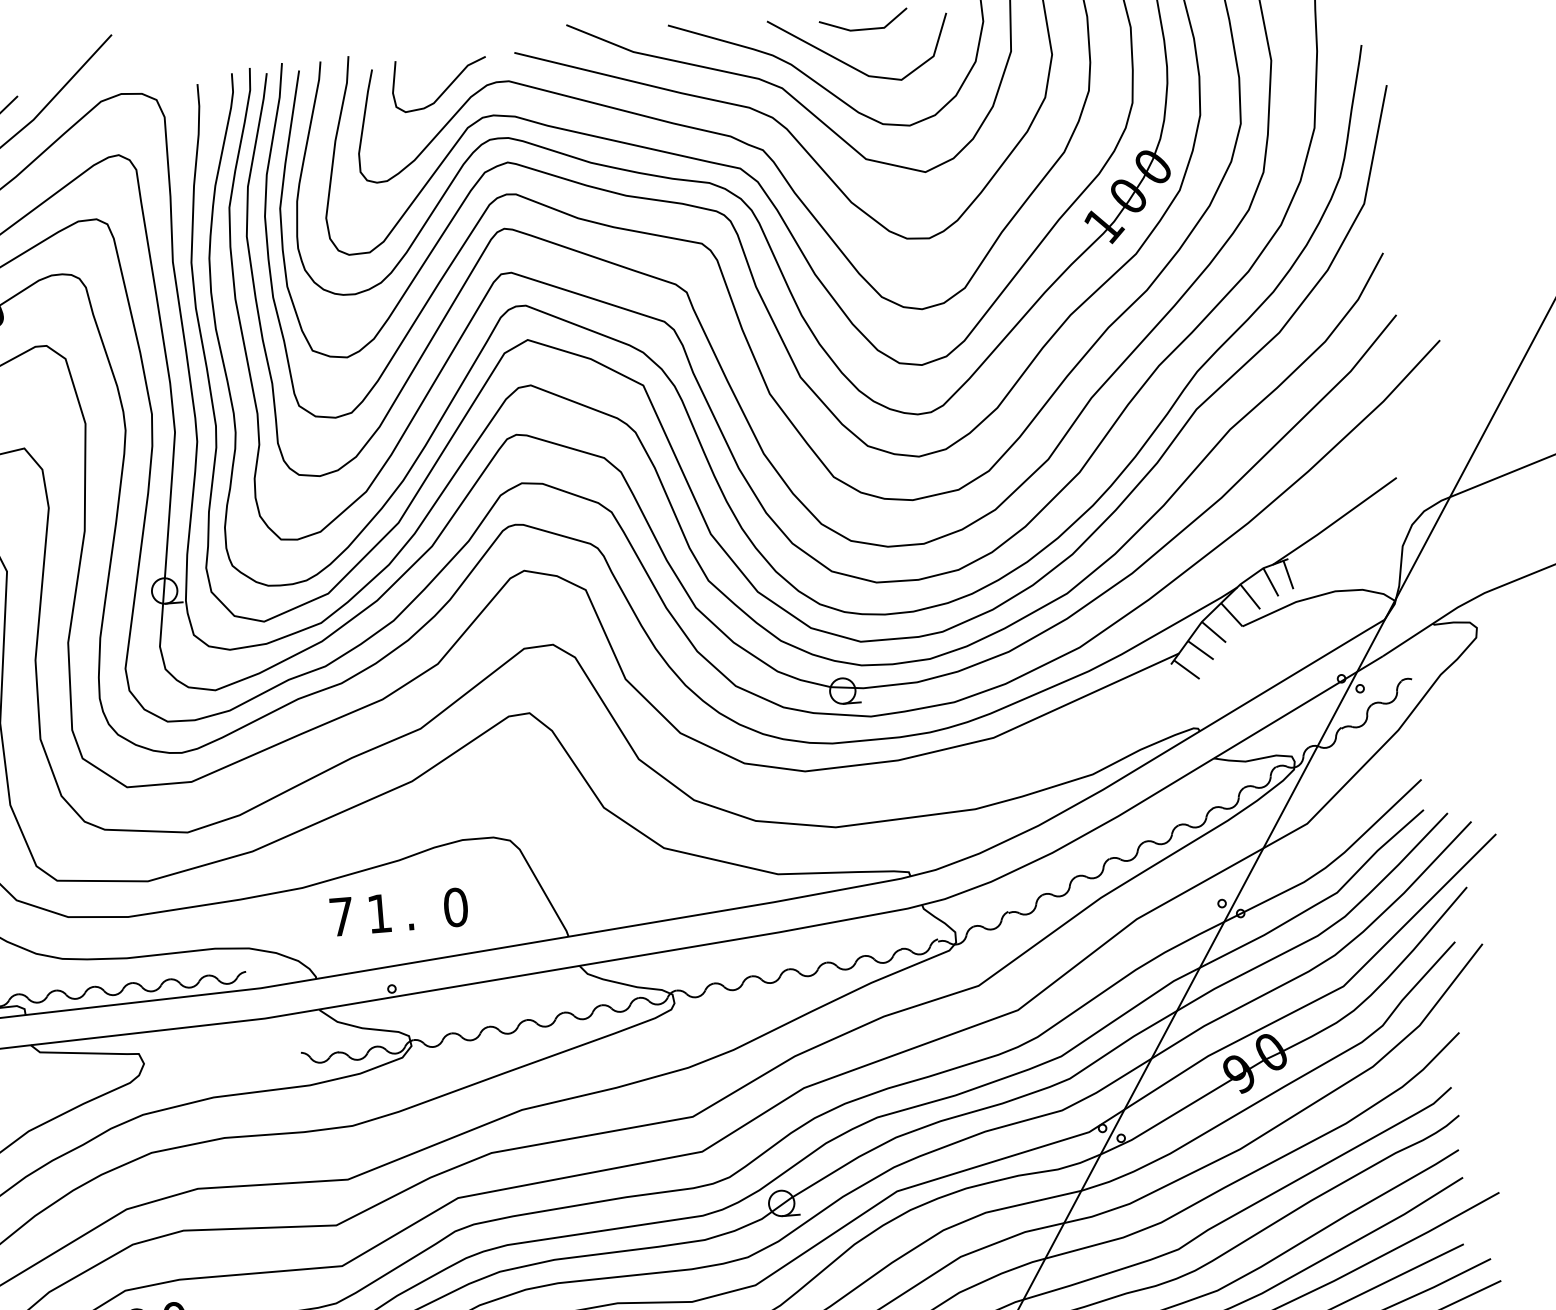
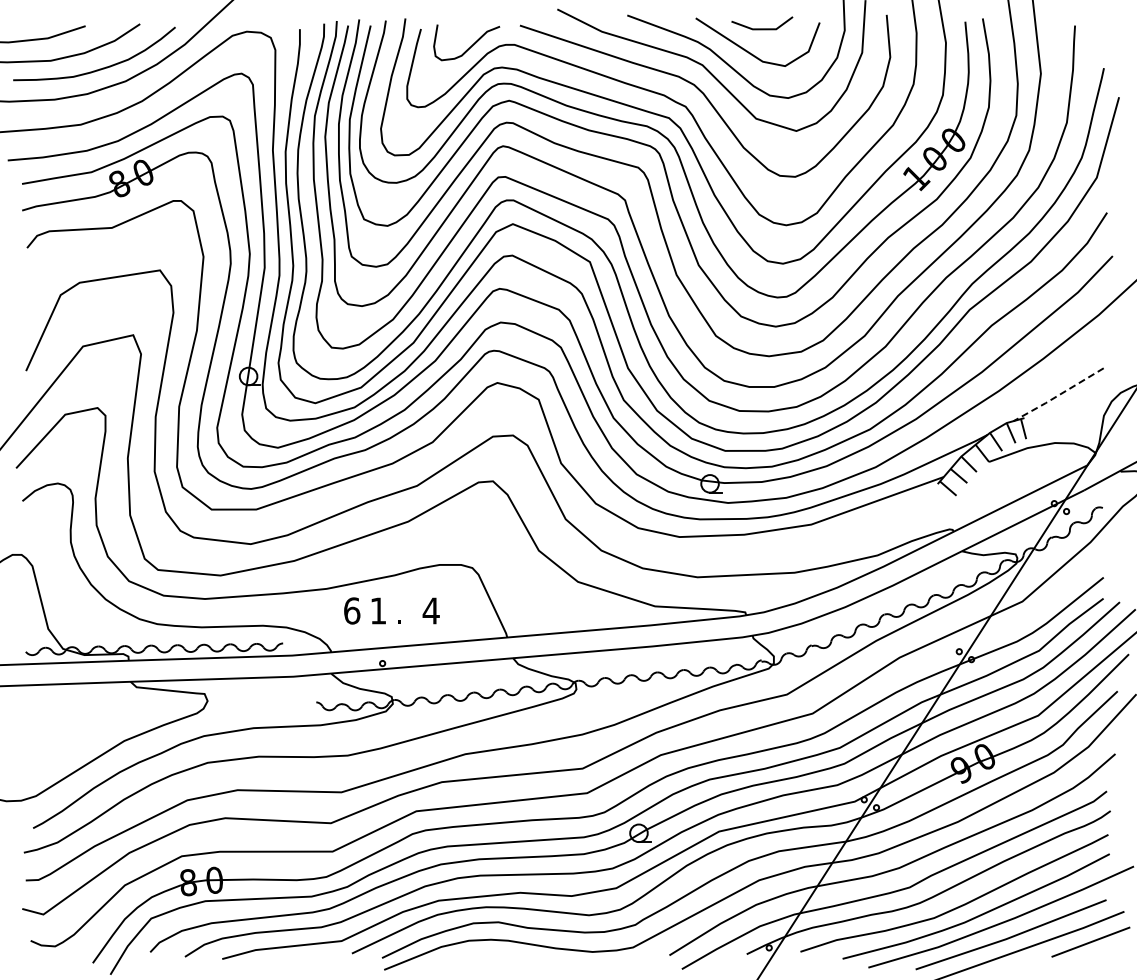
line: (1333, 522) -> (1057, 395), solid -> dashed
text: (454, 906) -> (430, 610), 0 -> 4
text: (342, 916) -> (352, 610), 7 -> 6

